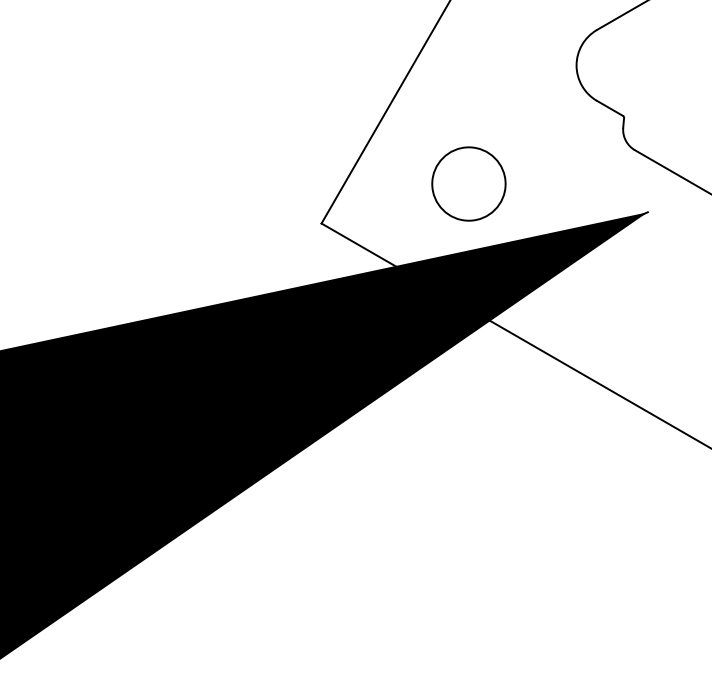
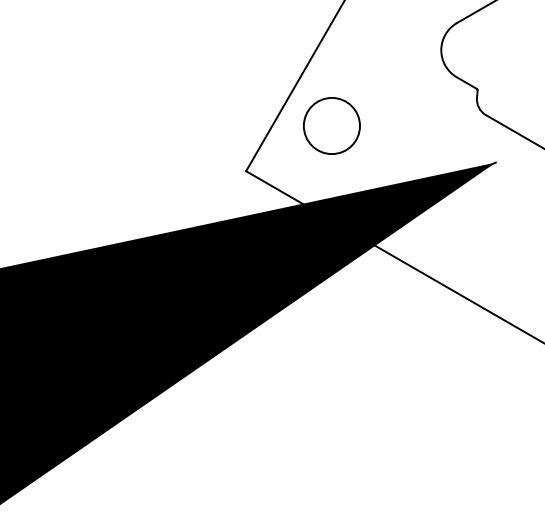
circle: (468, 183) -> (331, 125), moved

